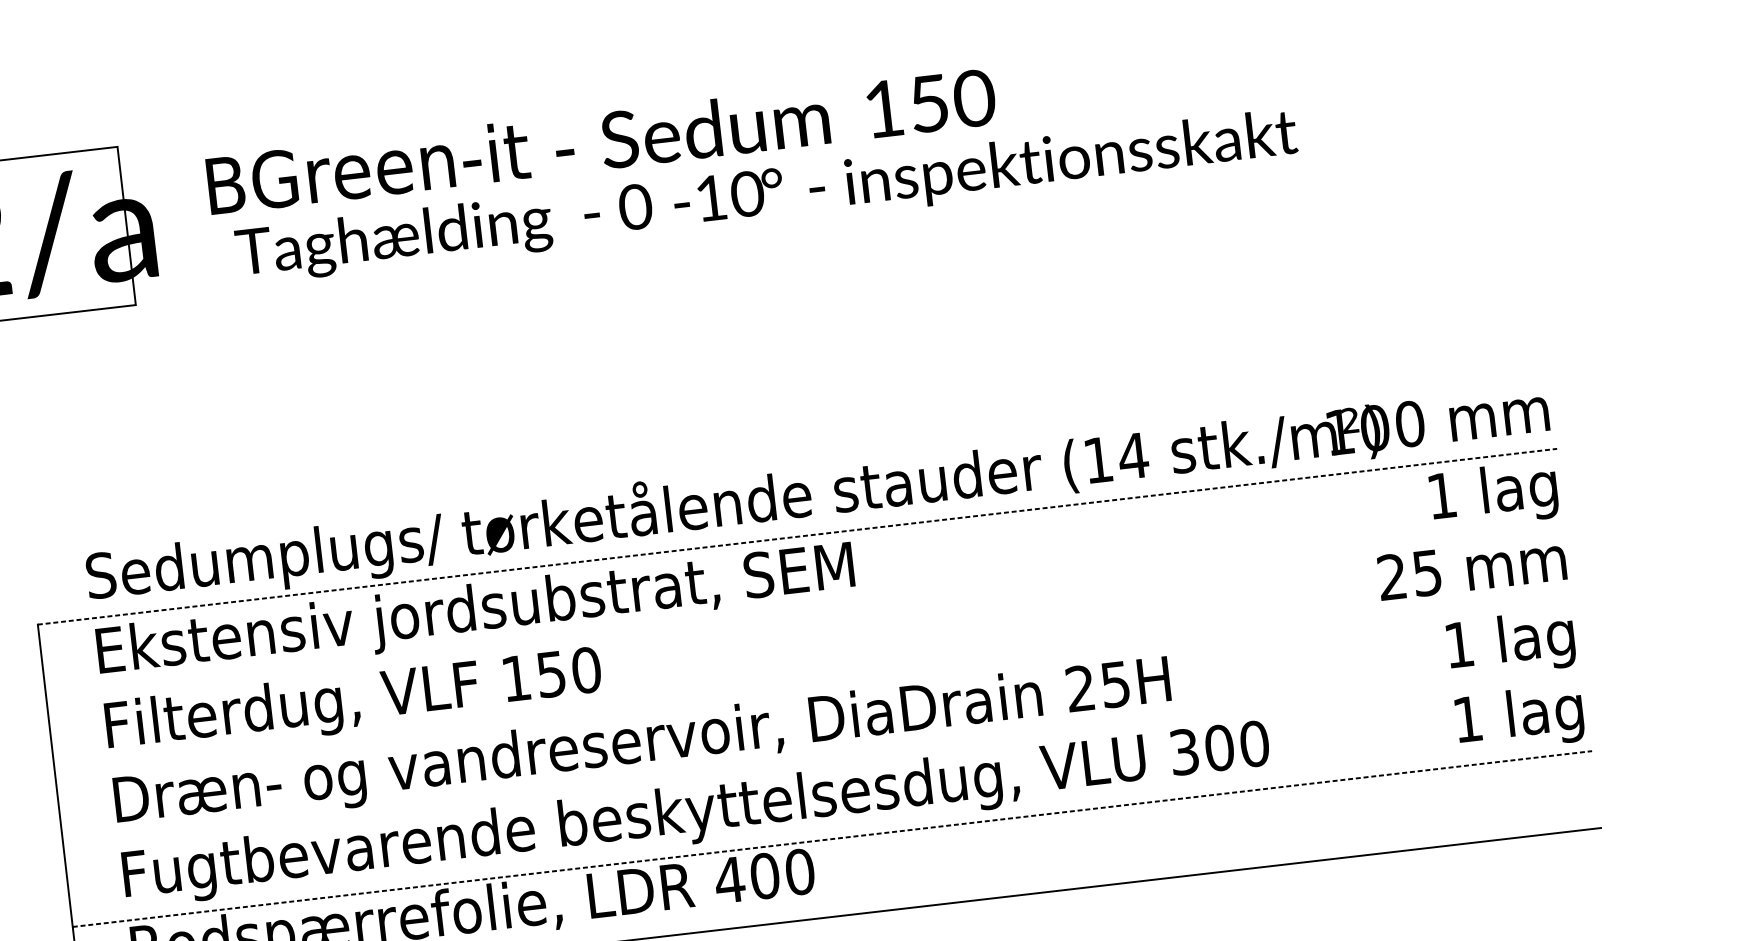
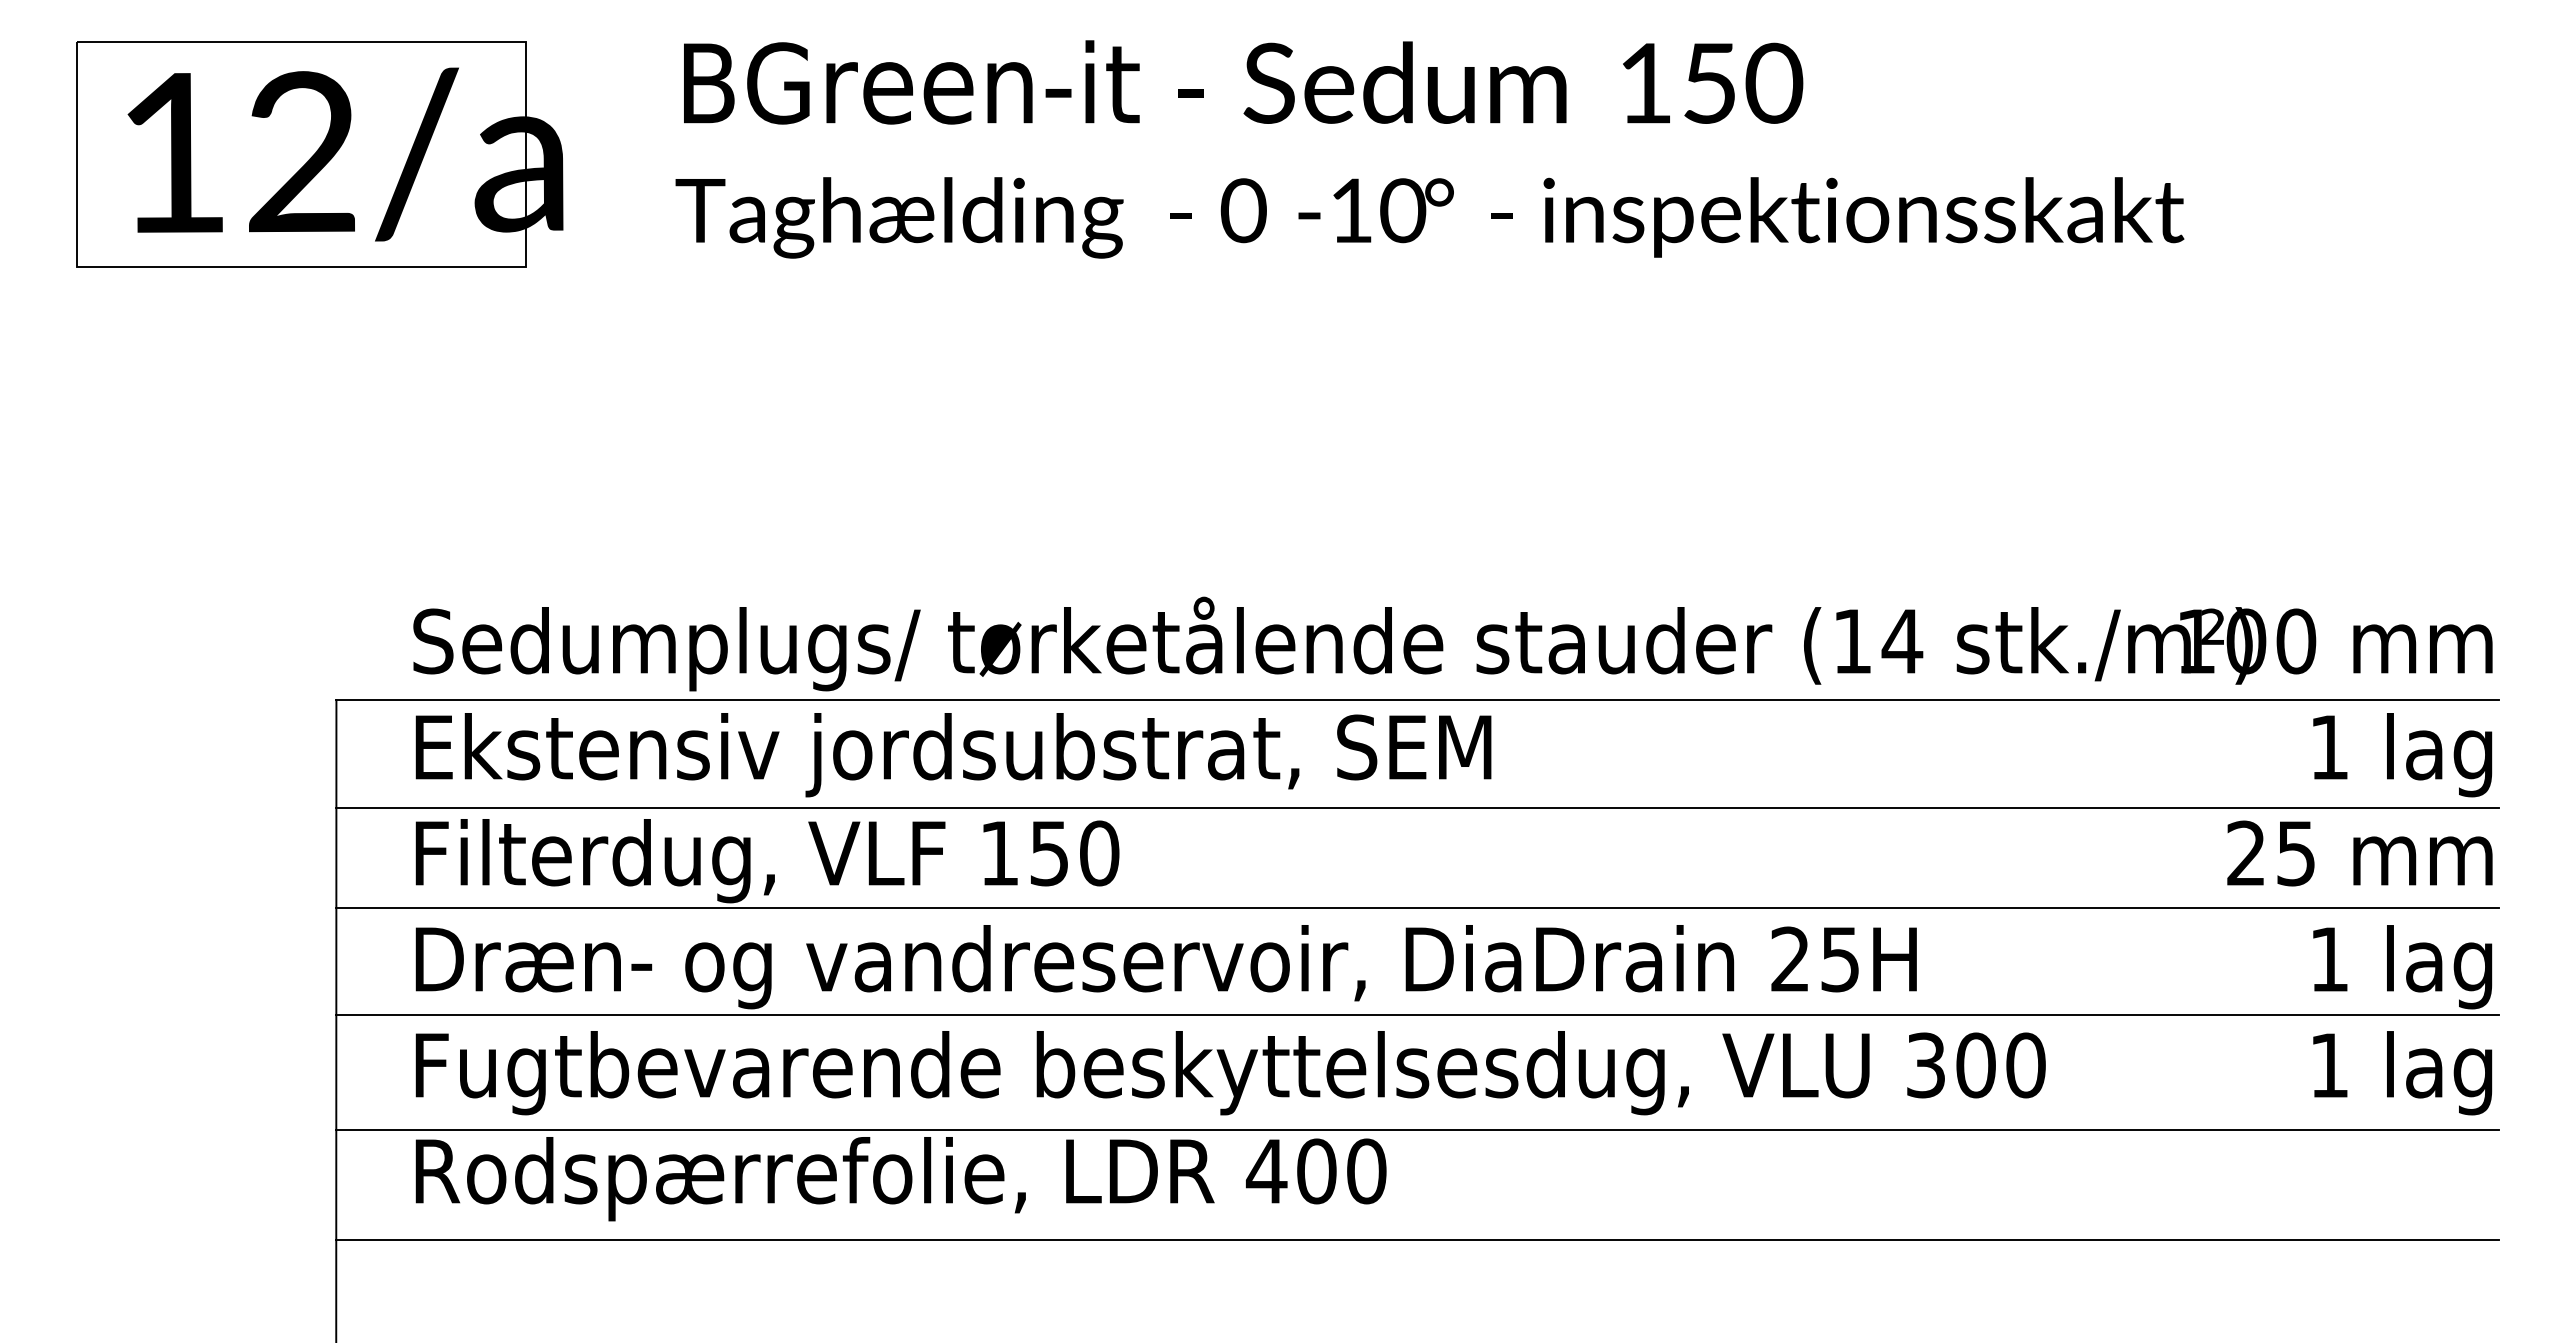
text: (601, 141) -> (1243, 82), moved
line: (798, 536) -> (1418, 700), dashed -> solid
line: (806, 612) -> (1417, 808), added
line: (814, 683) -> (1417, 908), added
line: (823, 757) -> (1417, 1014), added
line: (833, 839) -> (1418, 1130), dashed -> solid

